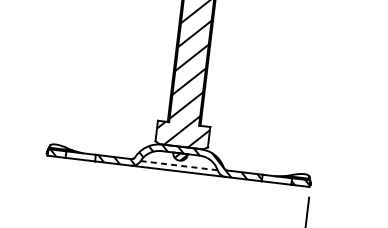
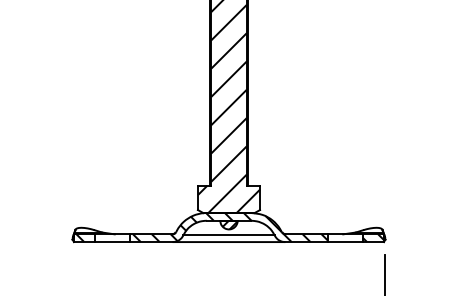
line: (179, 165) -> (229, 235), dashed -> solid

